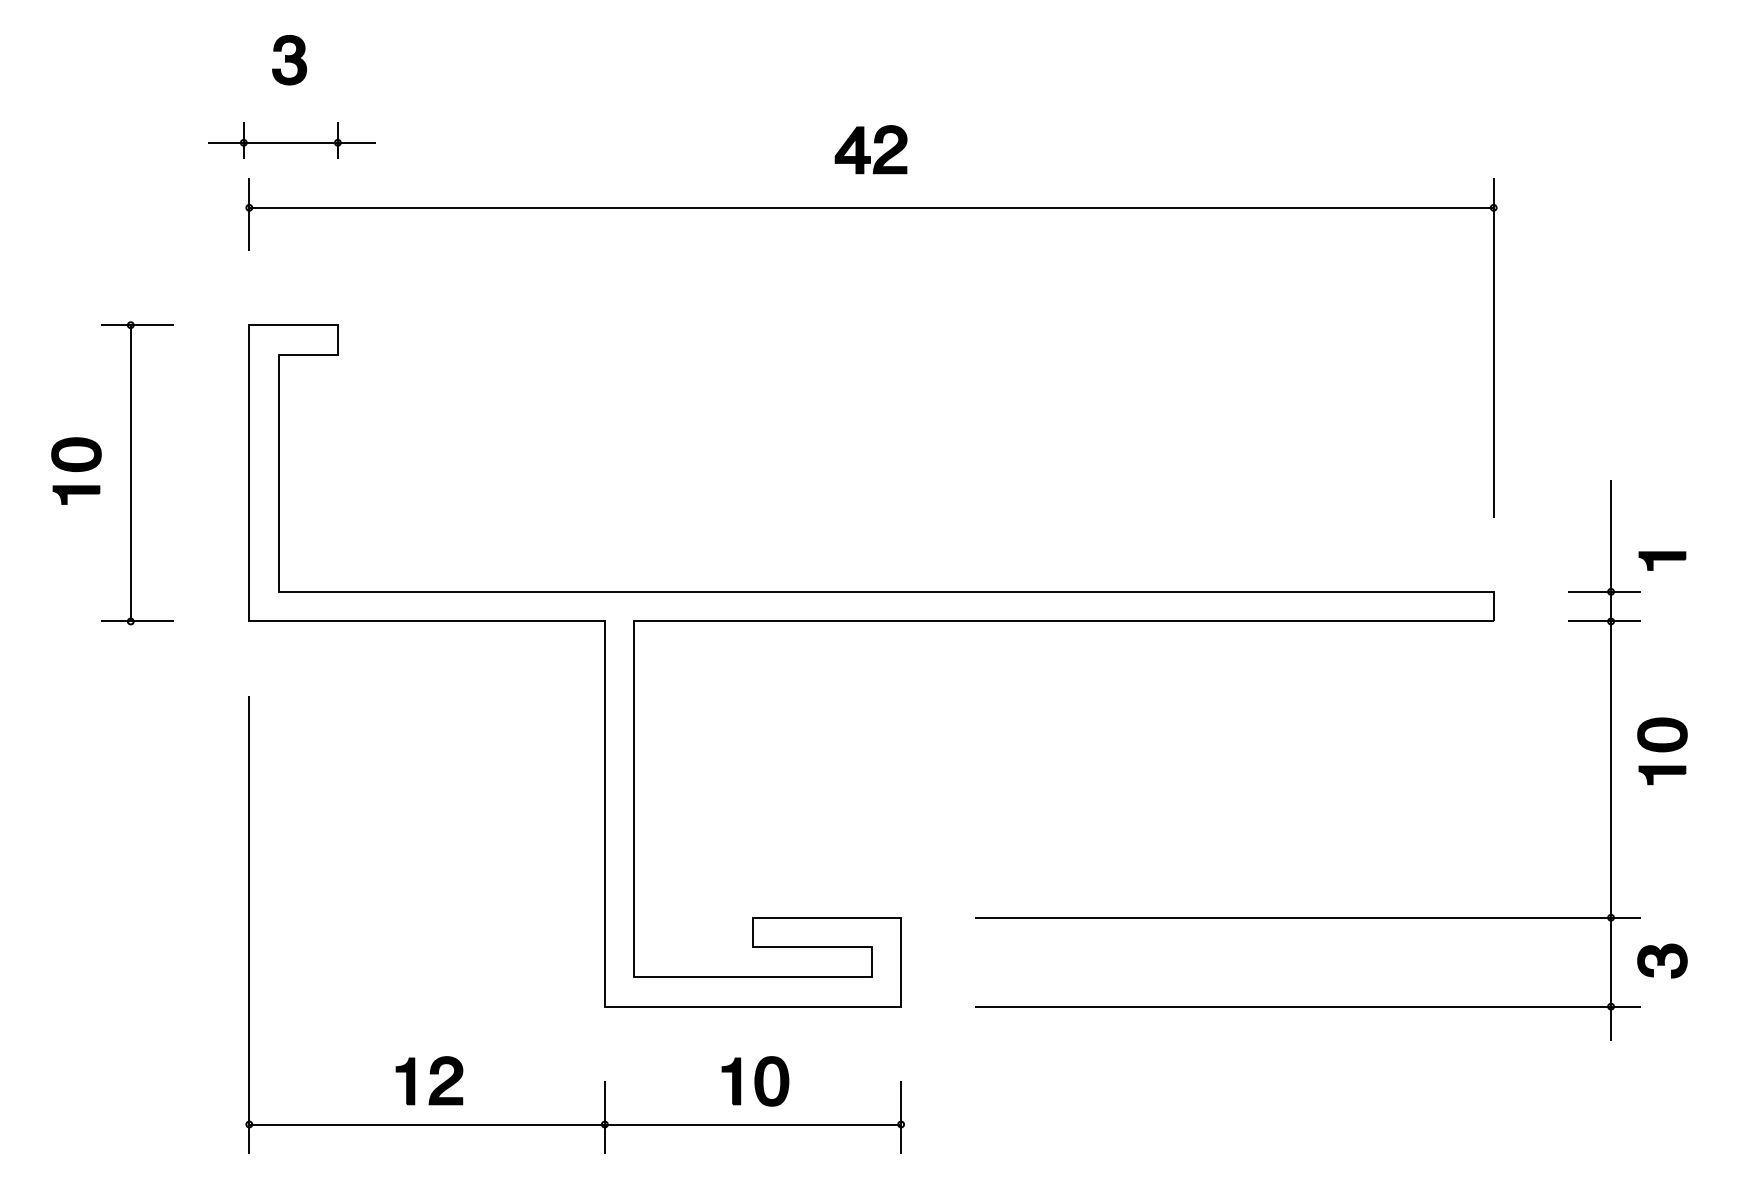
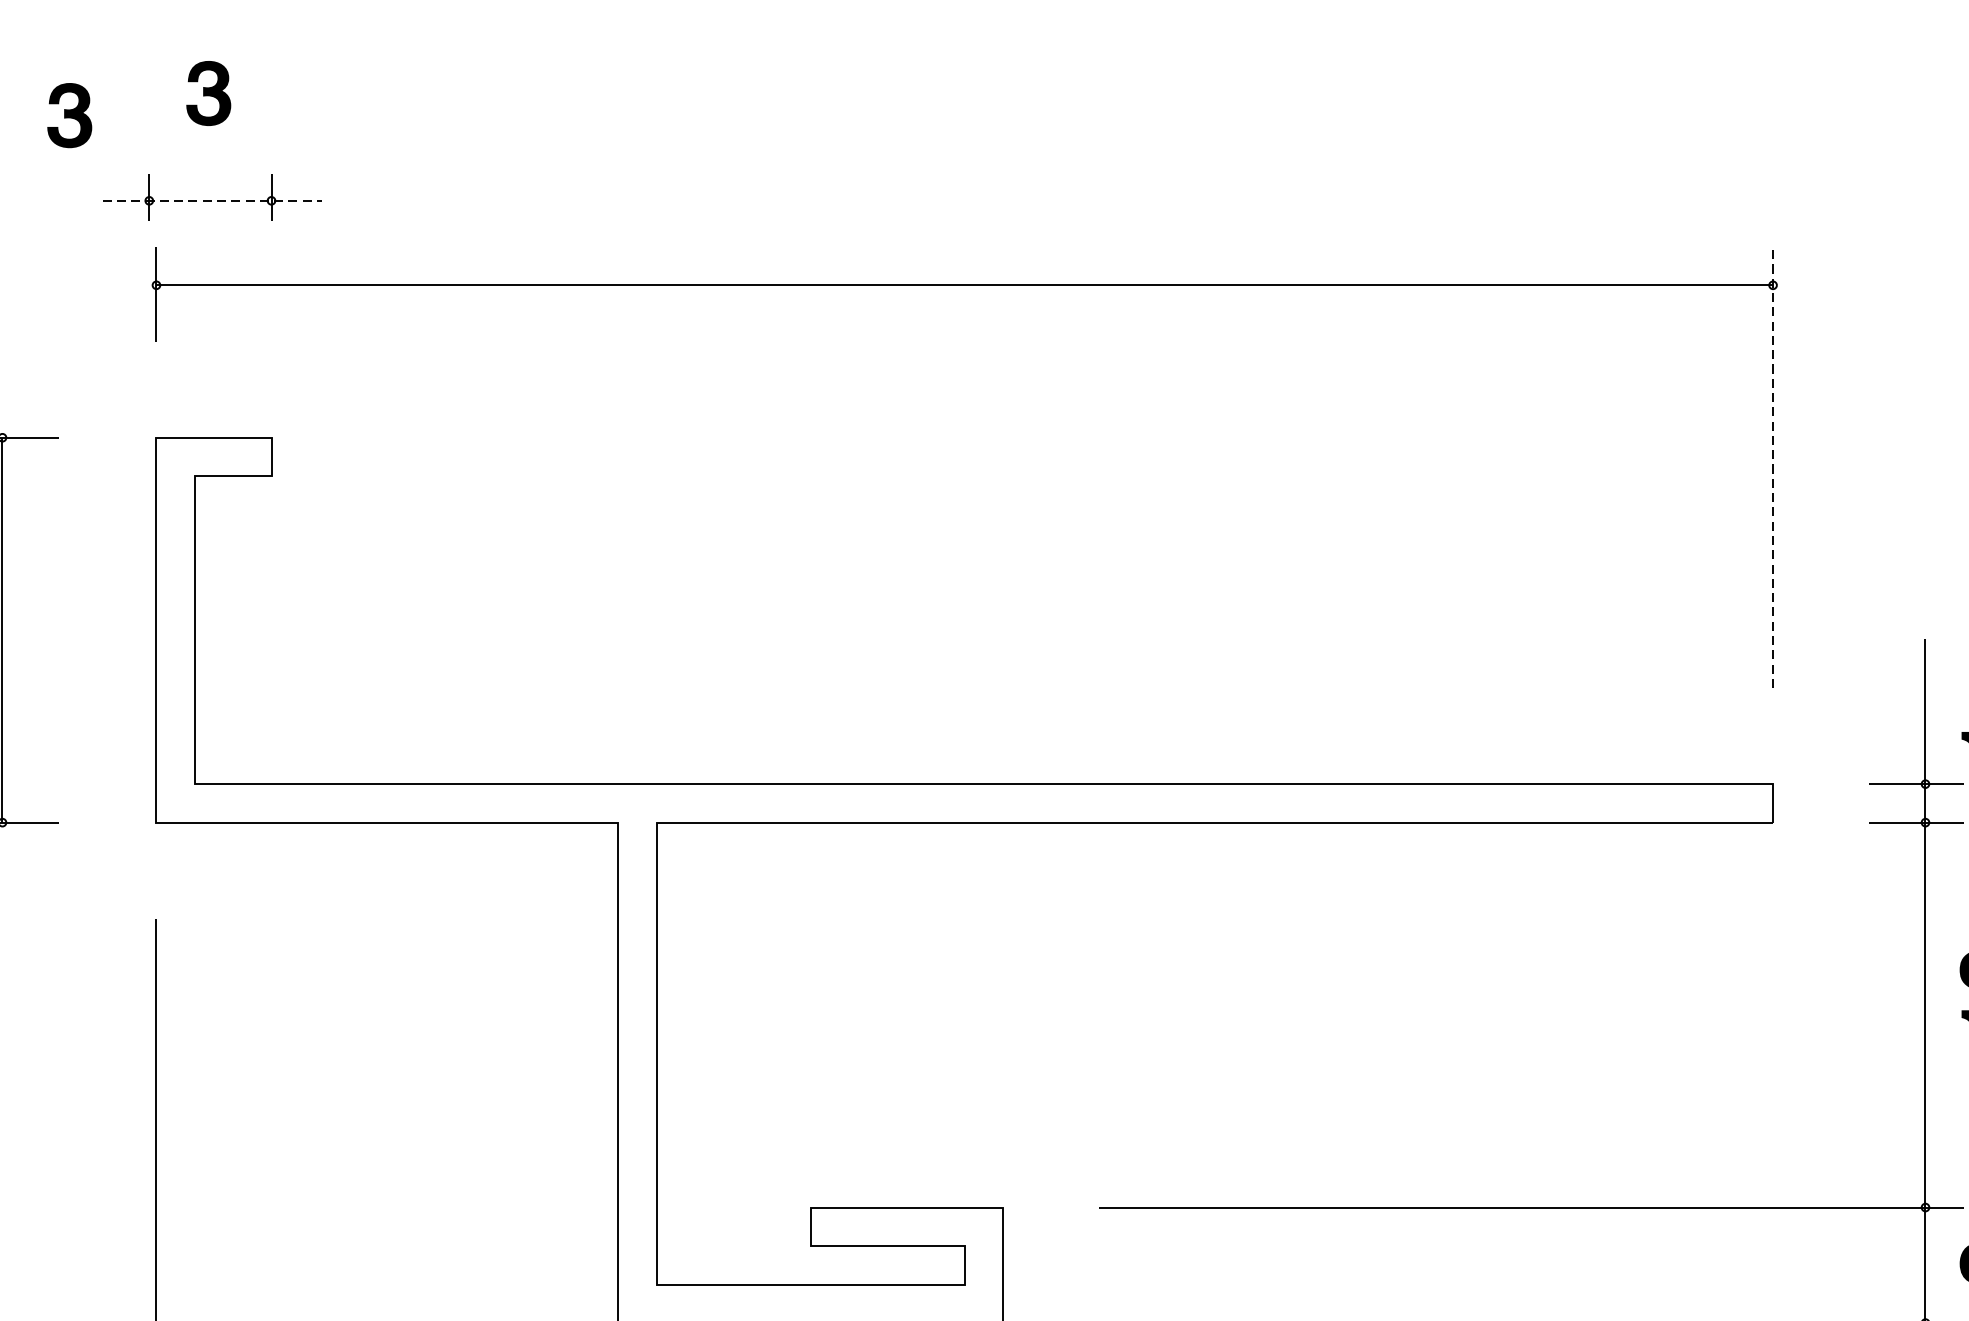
part: (182, 77) -> (69, 115), added
line: (292, 142) -> (212, 200), solid -> dashed
part: (870, 149) -> (963, 209), removed
line: (1493, 347) -> (1772, 466), solid -> dashed

